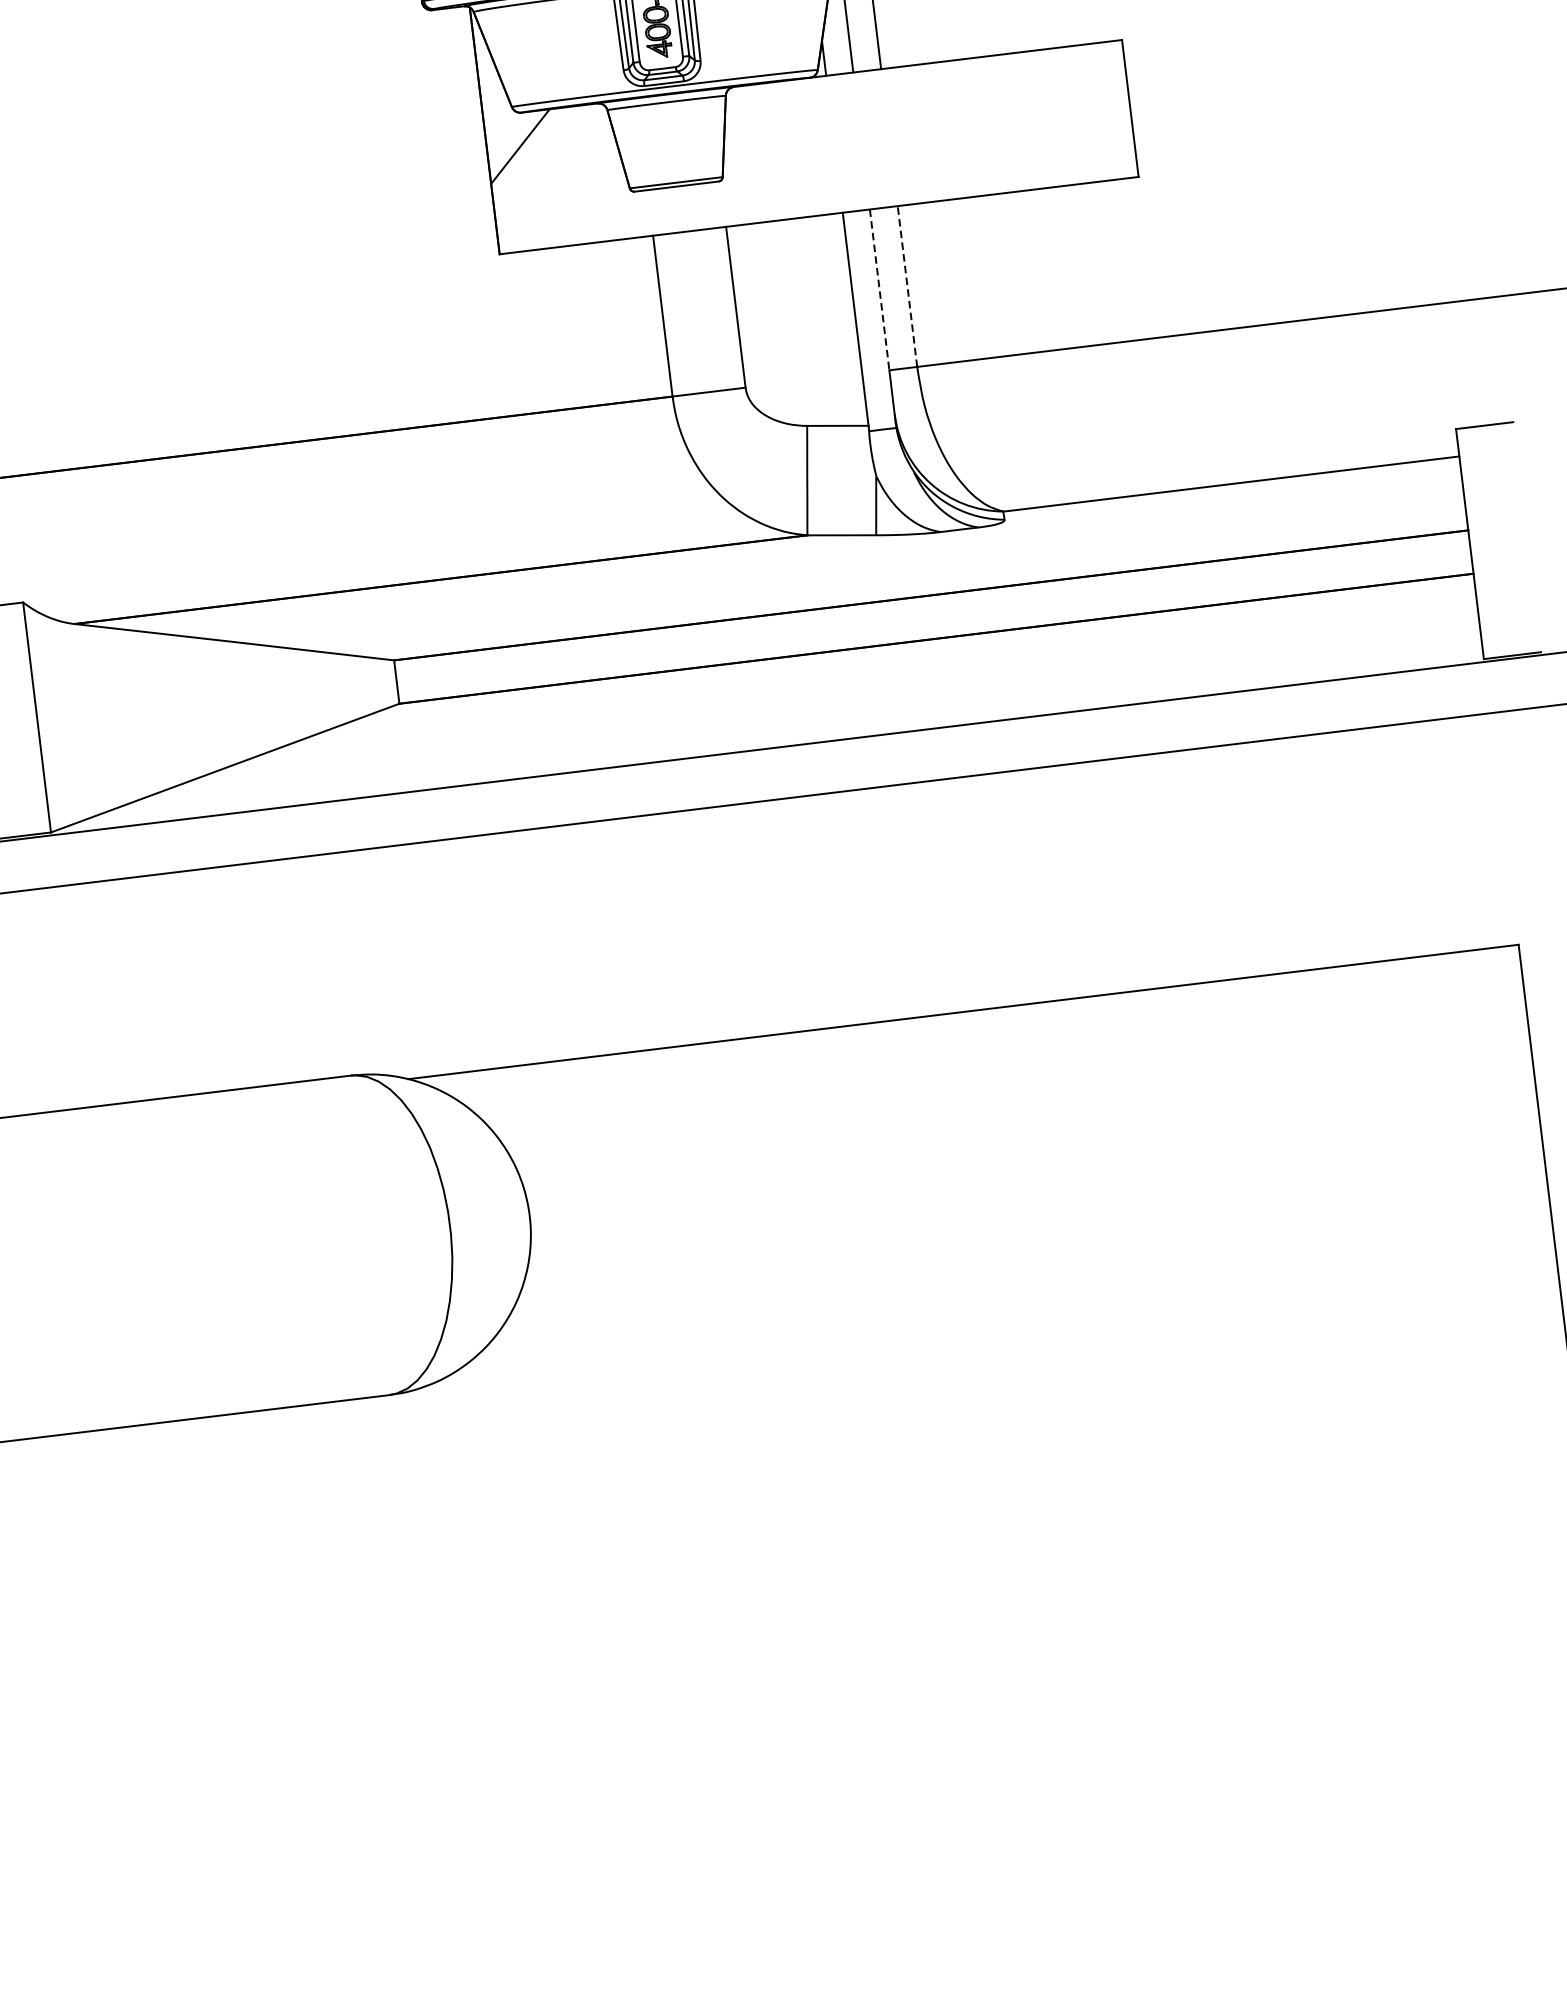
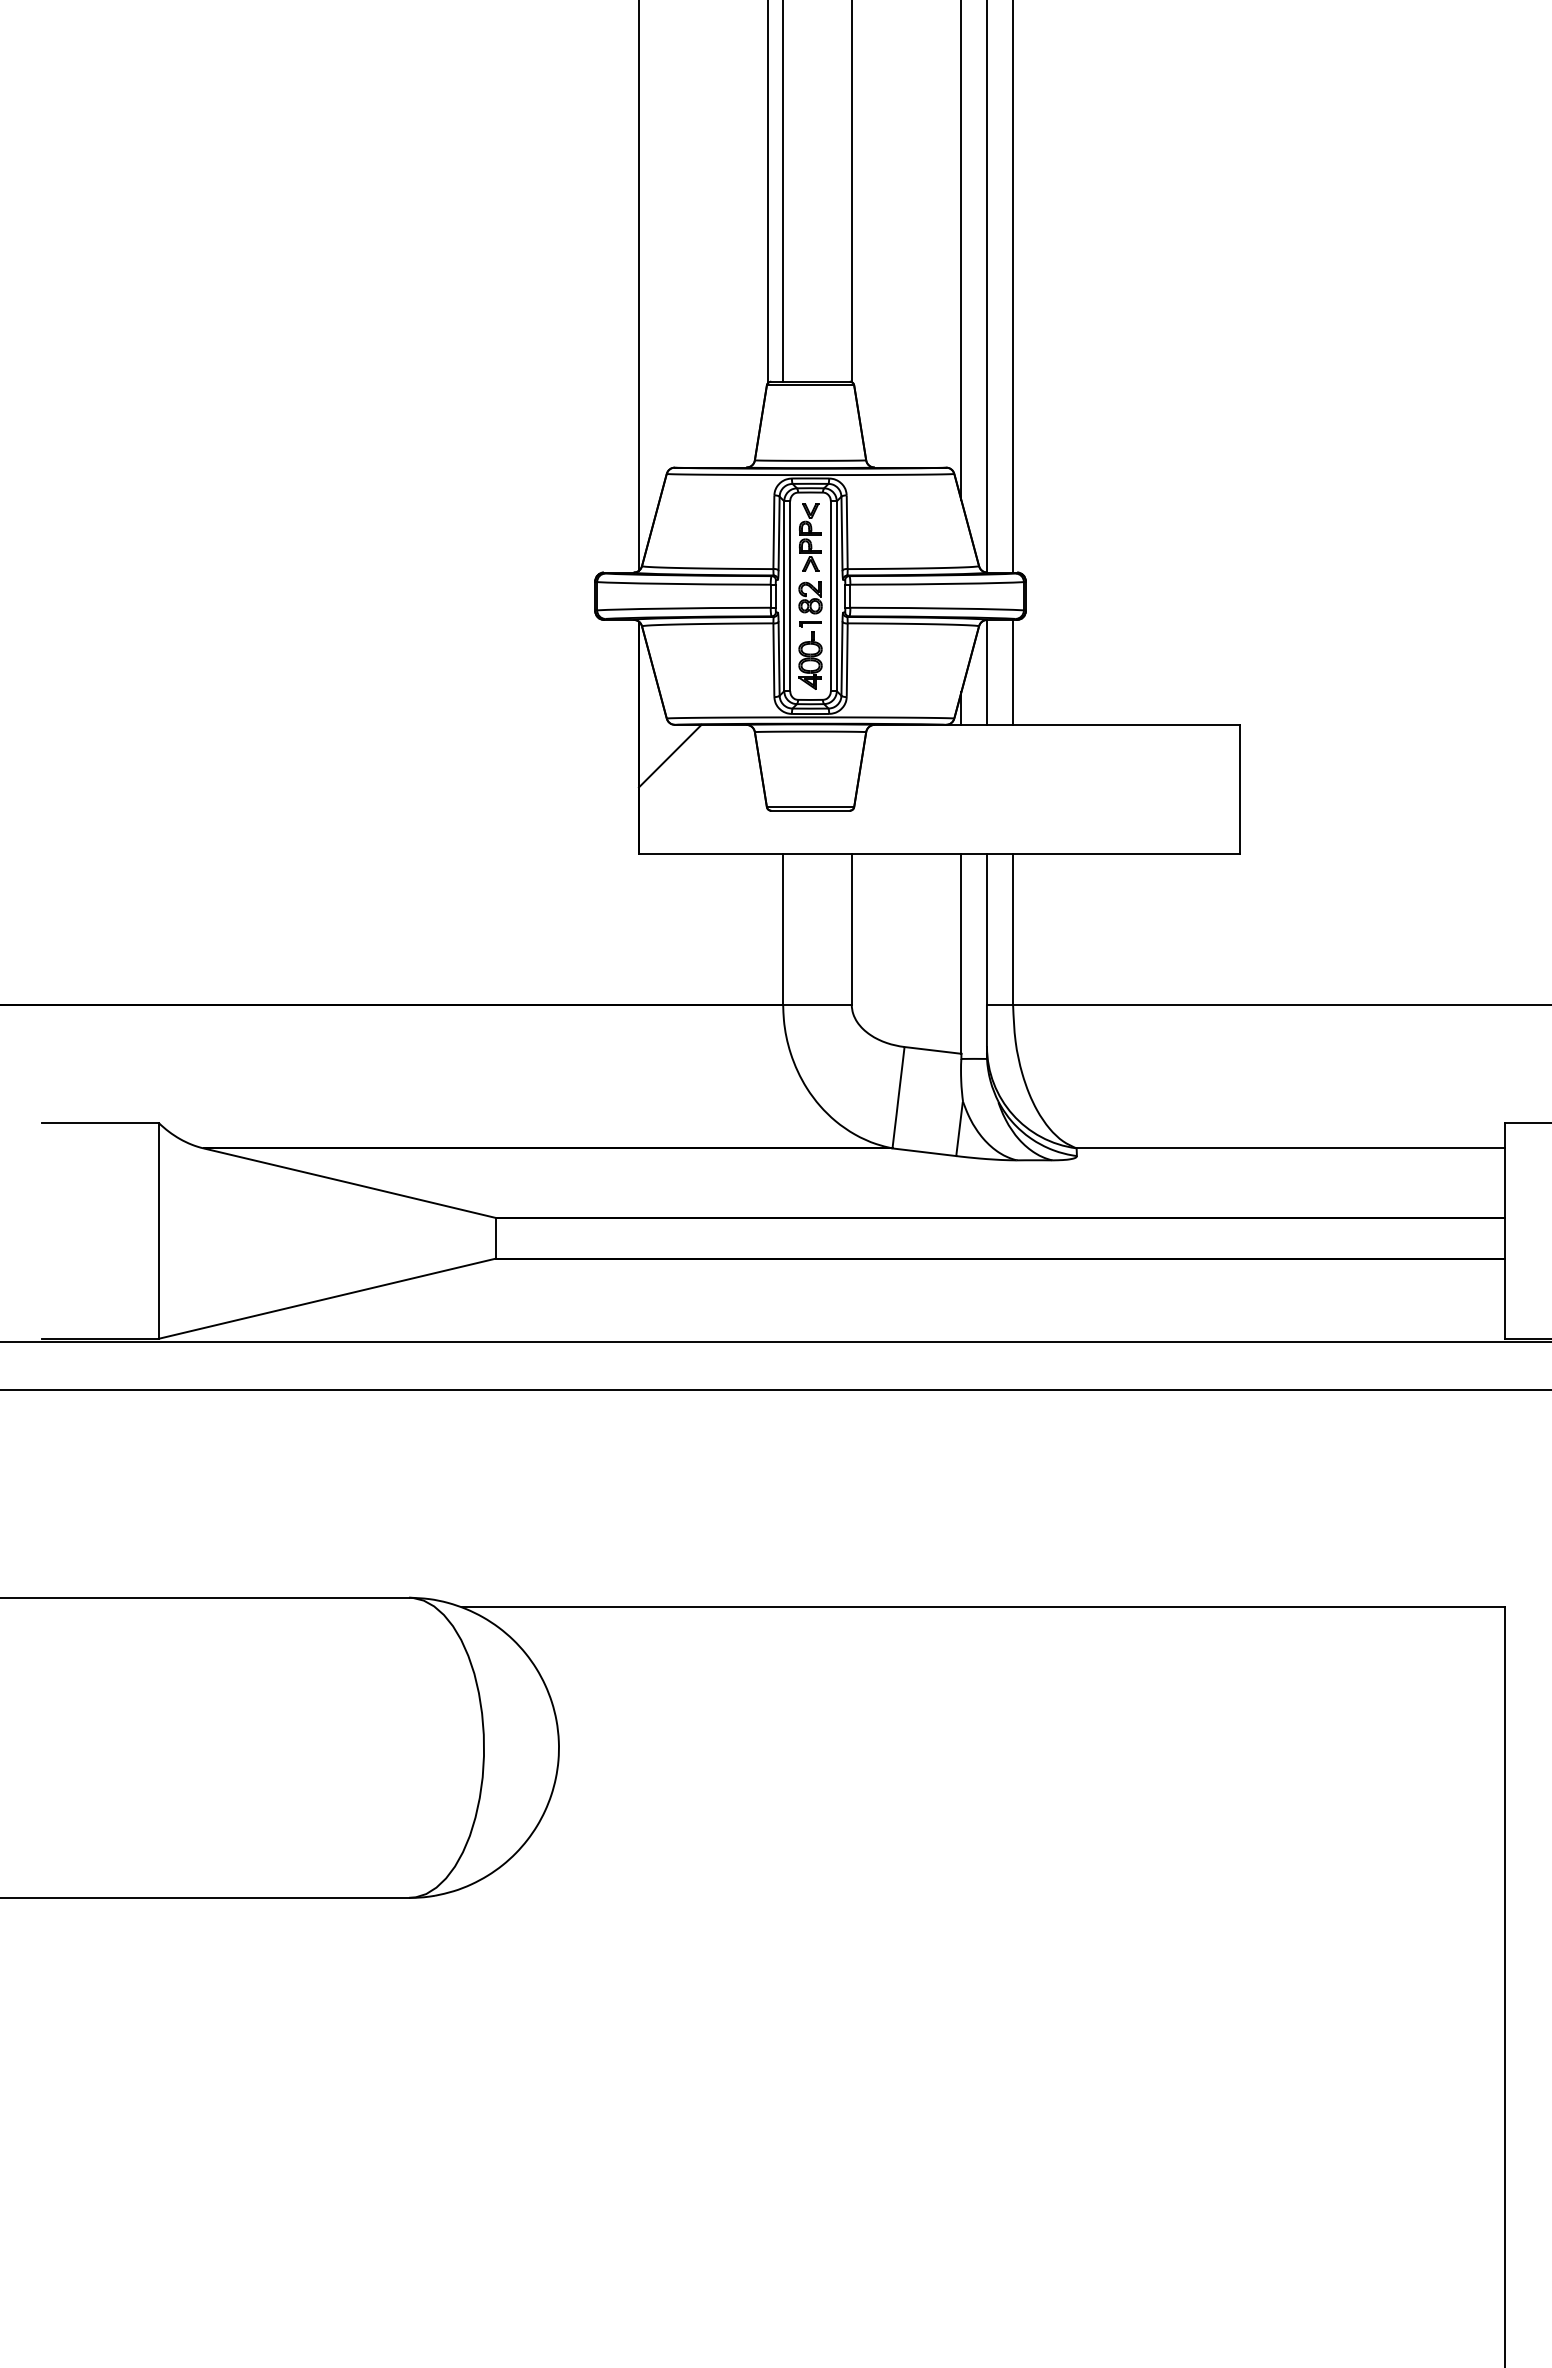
line: (907, 286) -> (1013, 929), dashed -> solid
line: (879, 290) -> (986, 929), dashed -> solid

